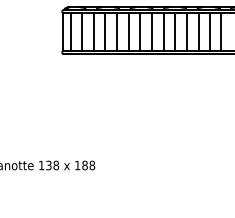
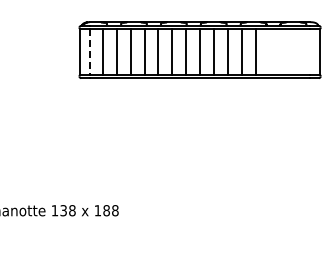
line: (221, 31) -> (268, 51), removed
line: (70, 32) -> (89, 52), solid -> dashed

